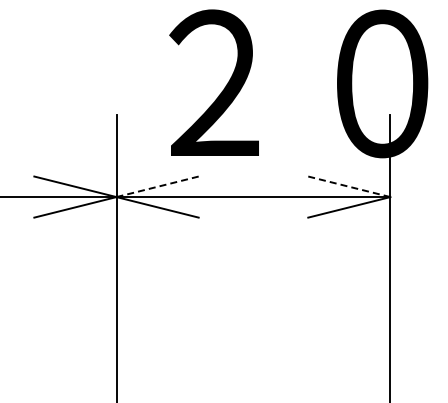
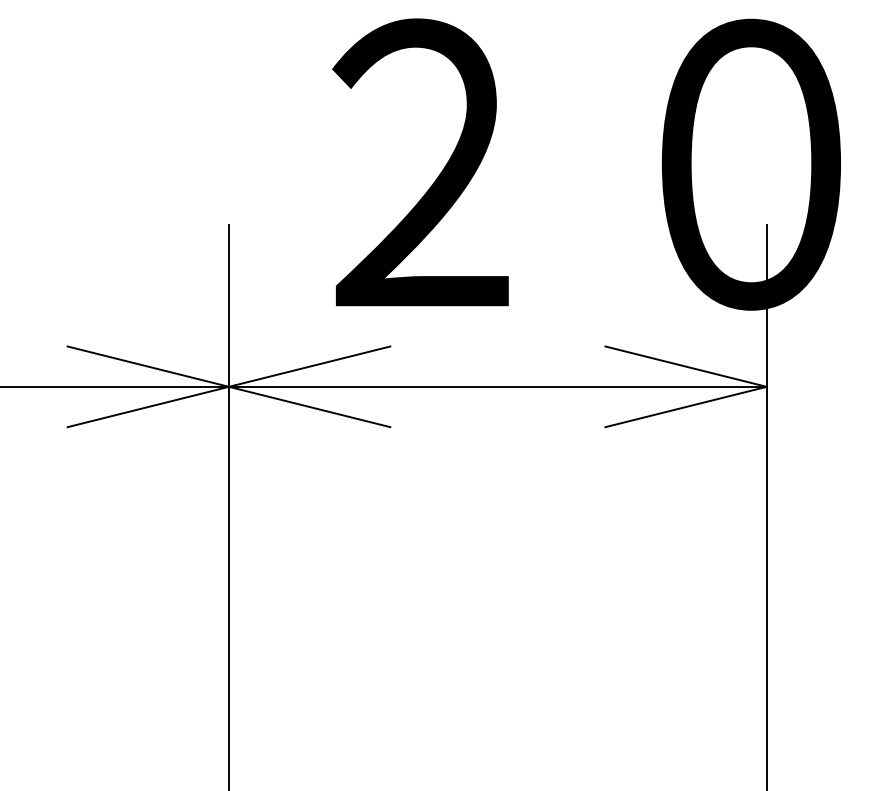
line: (157, 186) -> (309, 366), dashed -> solid
line: (348, 186) -> (684, 366), dashed -> solid

